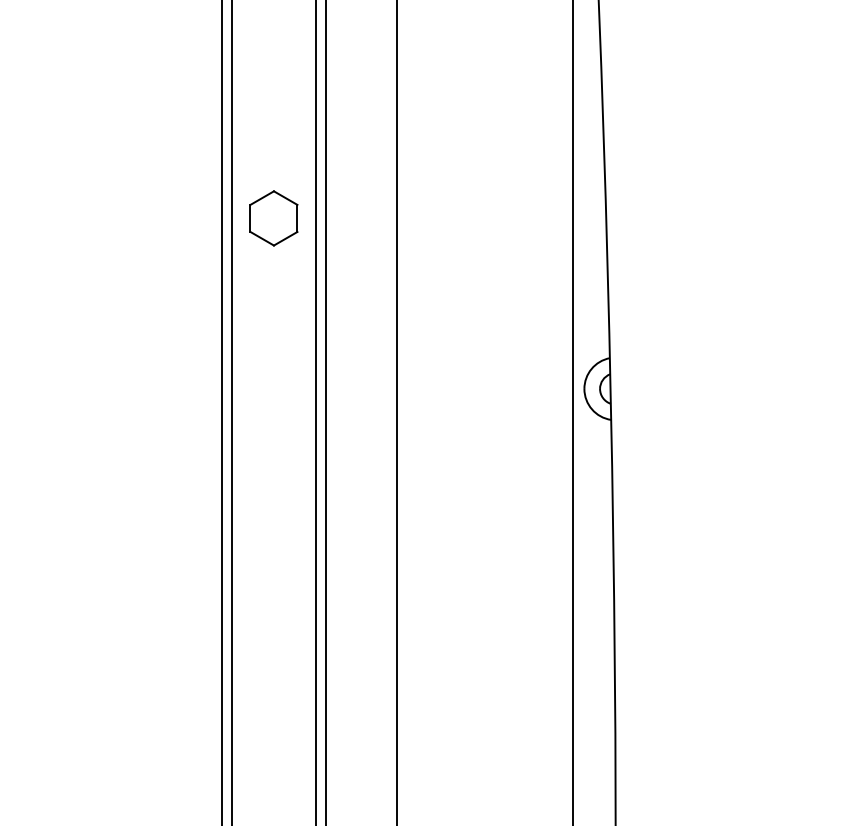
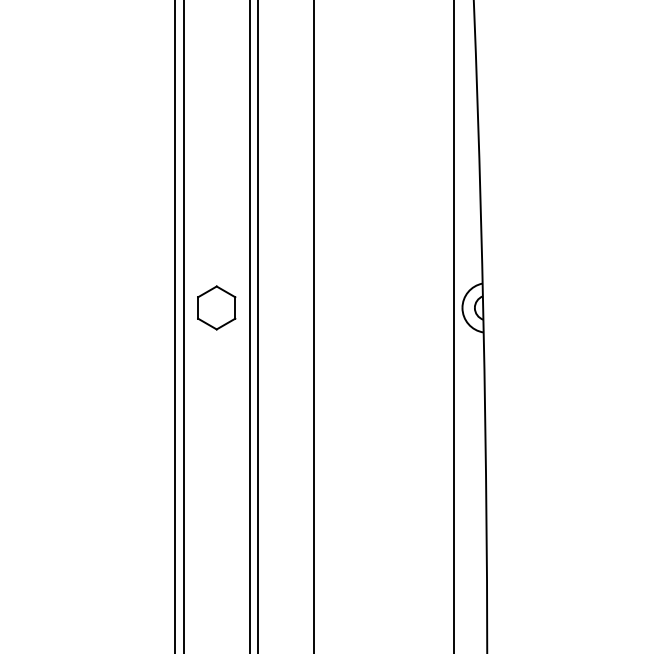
part: (273, 217) -> (216, 307), moved

